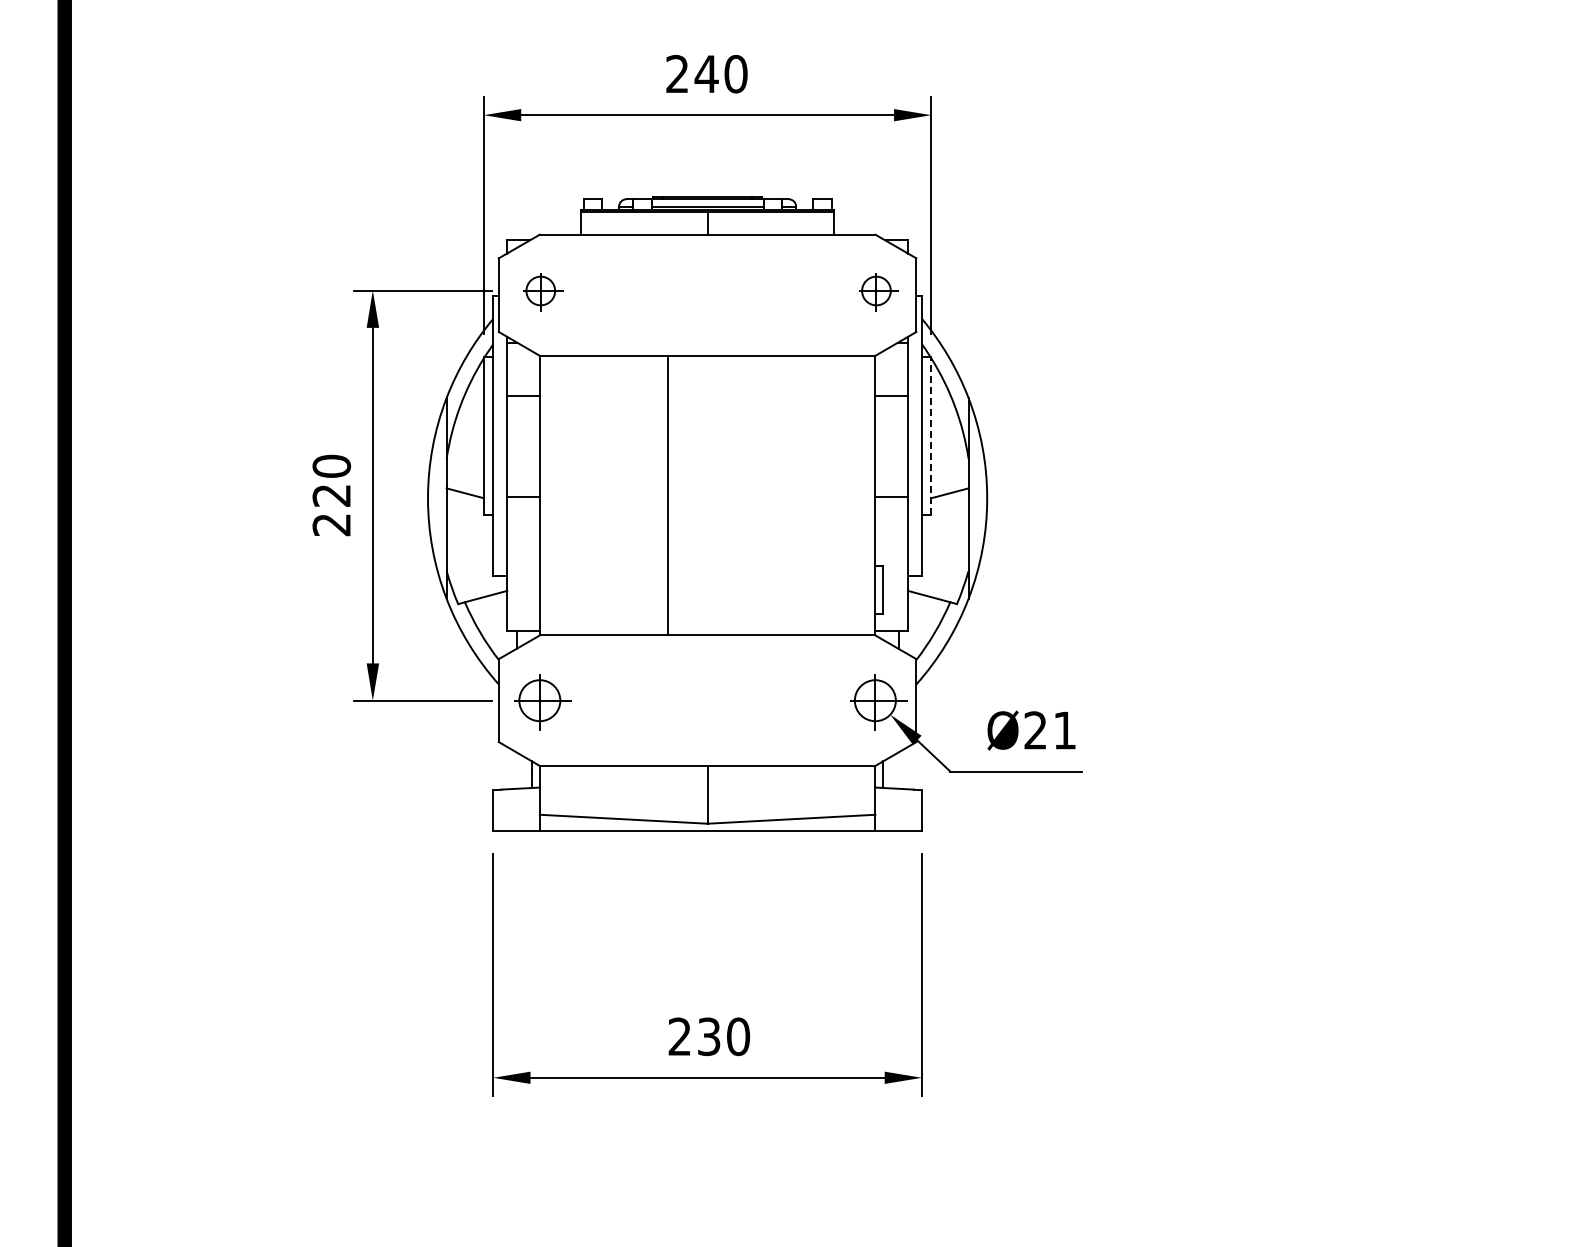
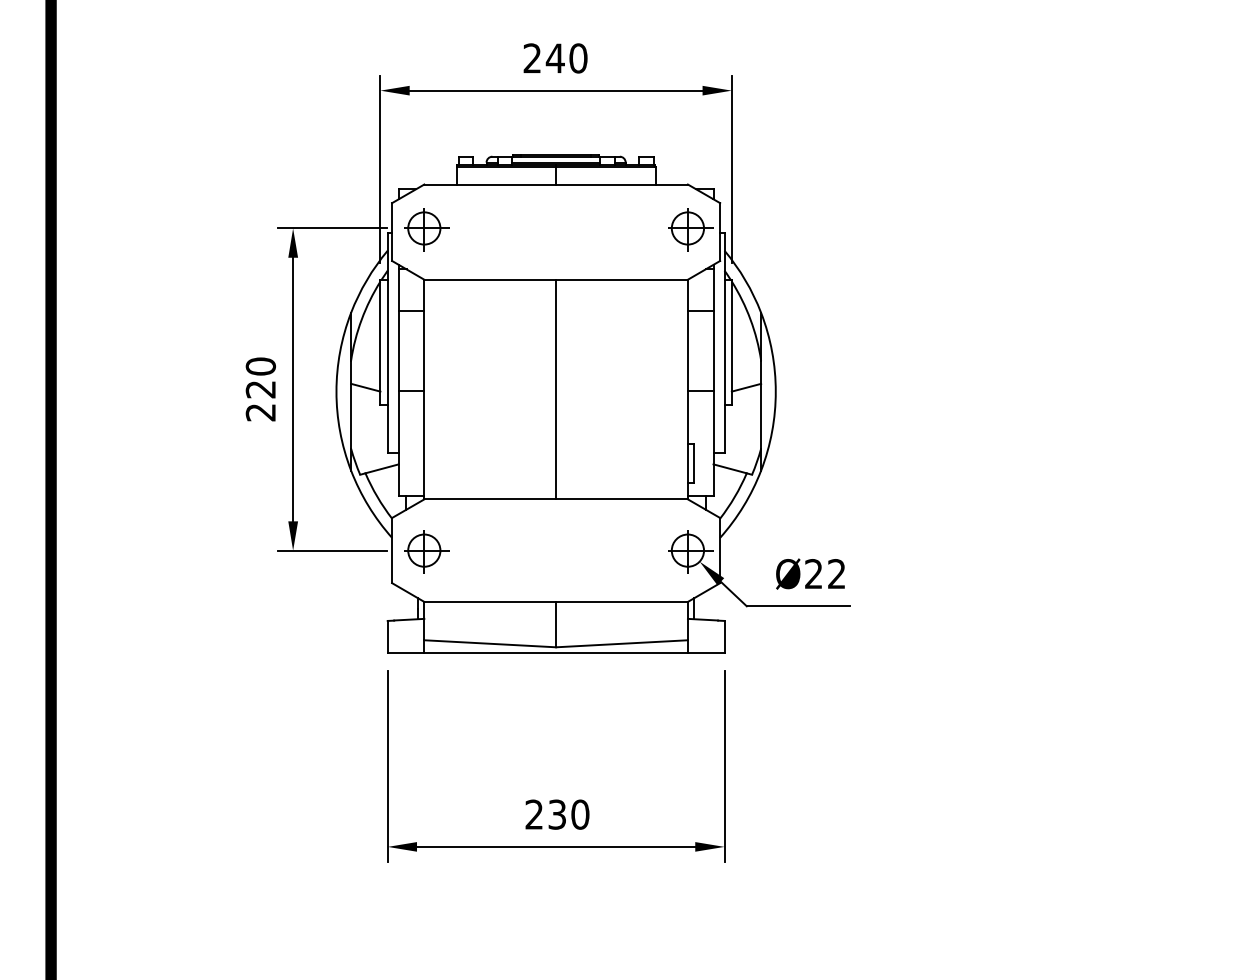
part: (542, 291) -> (426, 229), size x1.43
part: (878, 291) -> (690, 229), size x1.43
line: (931, 435) -> (732, 342), dashed -> solid
line: (667, 495) -> (556, 389), moved
text: (1064, 730) -> (836, 574), Ø21 -> Ø22

